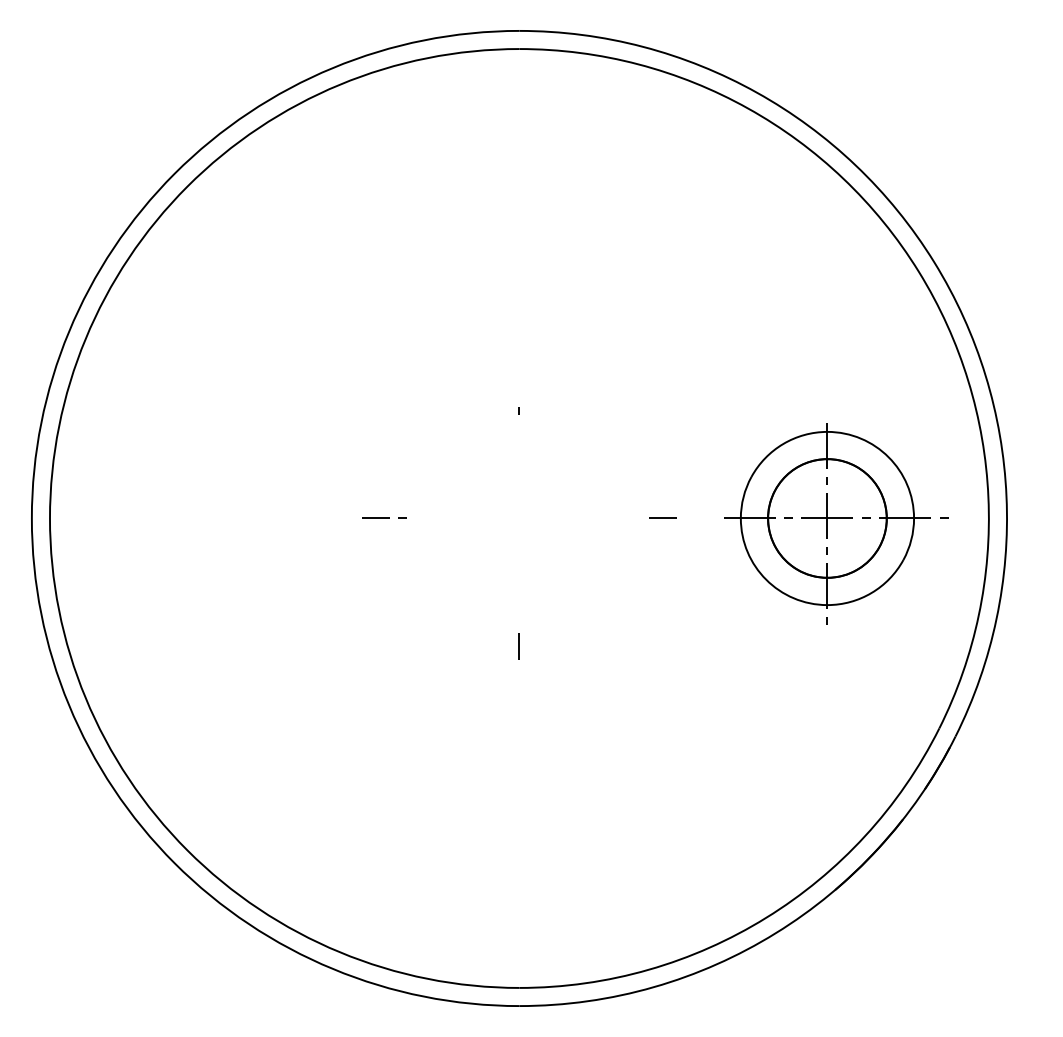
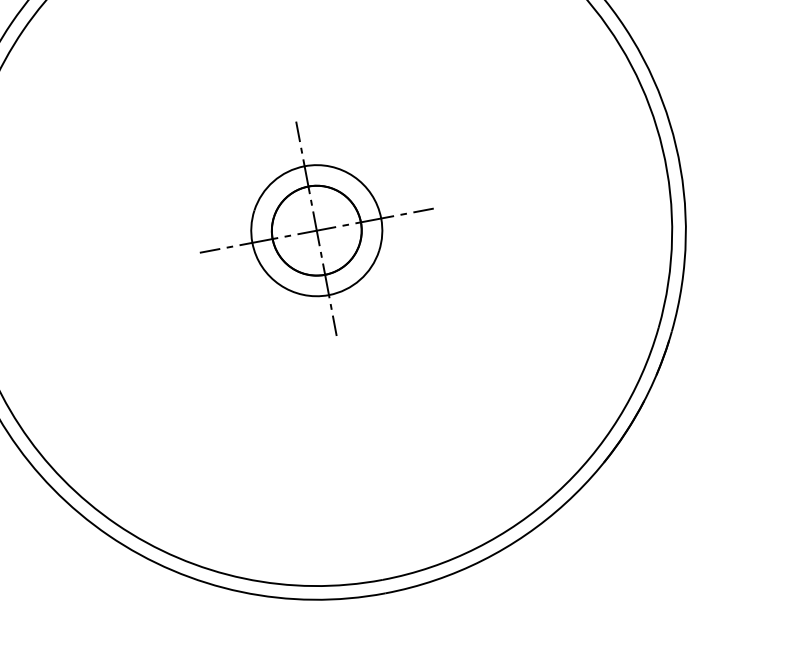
line: (518, 385) -> (297, 131), added
part: (836, 523) -> (324, 233), moved

